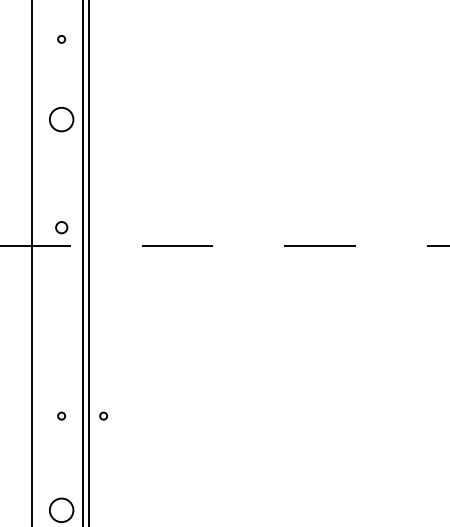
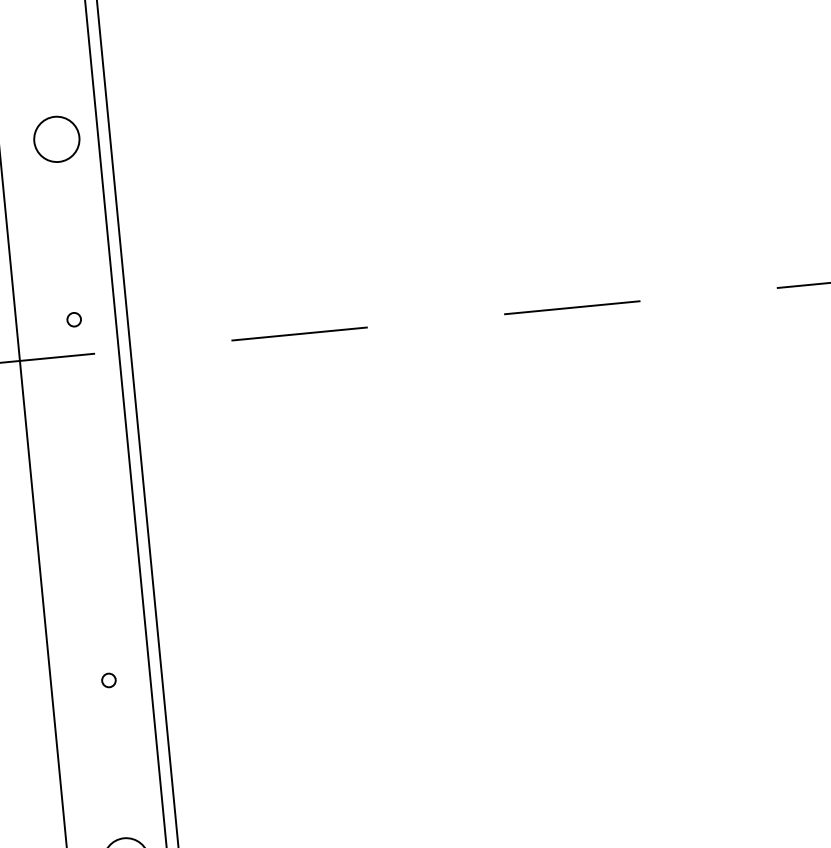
circle: (61, 119) -> (56, 139), moved
circle: (61, 227) -> (73, 319), size x0.62
circle: (103, 415) -> (188, 671), removed

